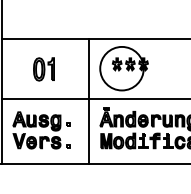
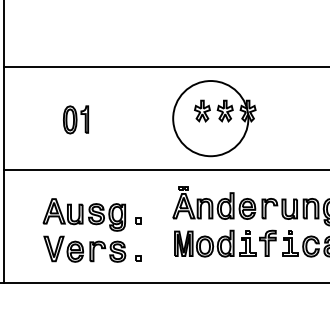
part: (43, 69) -> (75, 119), size x0.7
line: (89, 100) -> (154, 173), removed
part: (41, 130) -> (92, 230), moved

